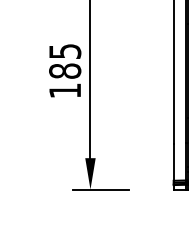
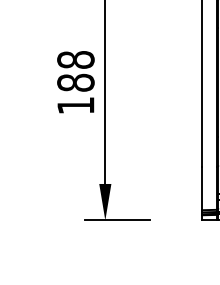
text: (65, 51) -> (76, 59), 185 -> 188

